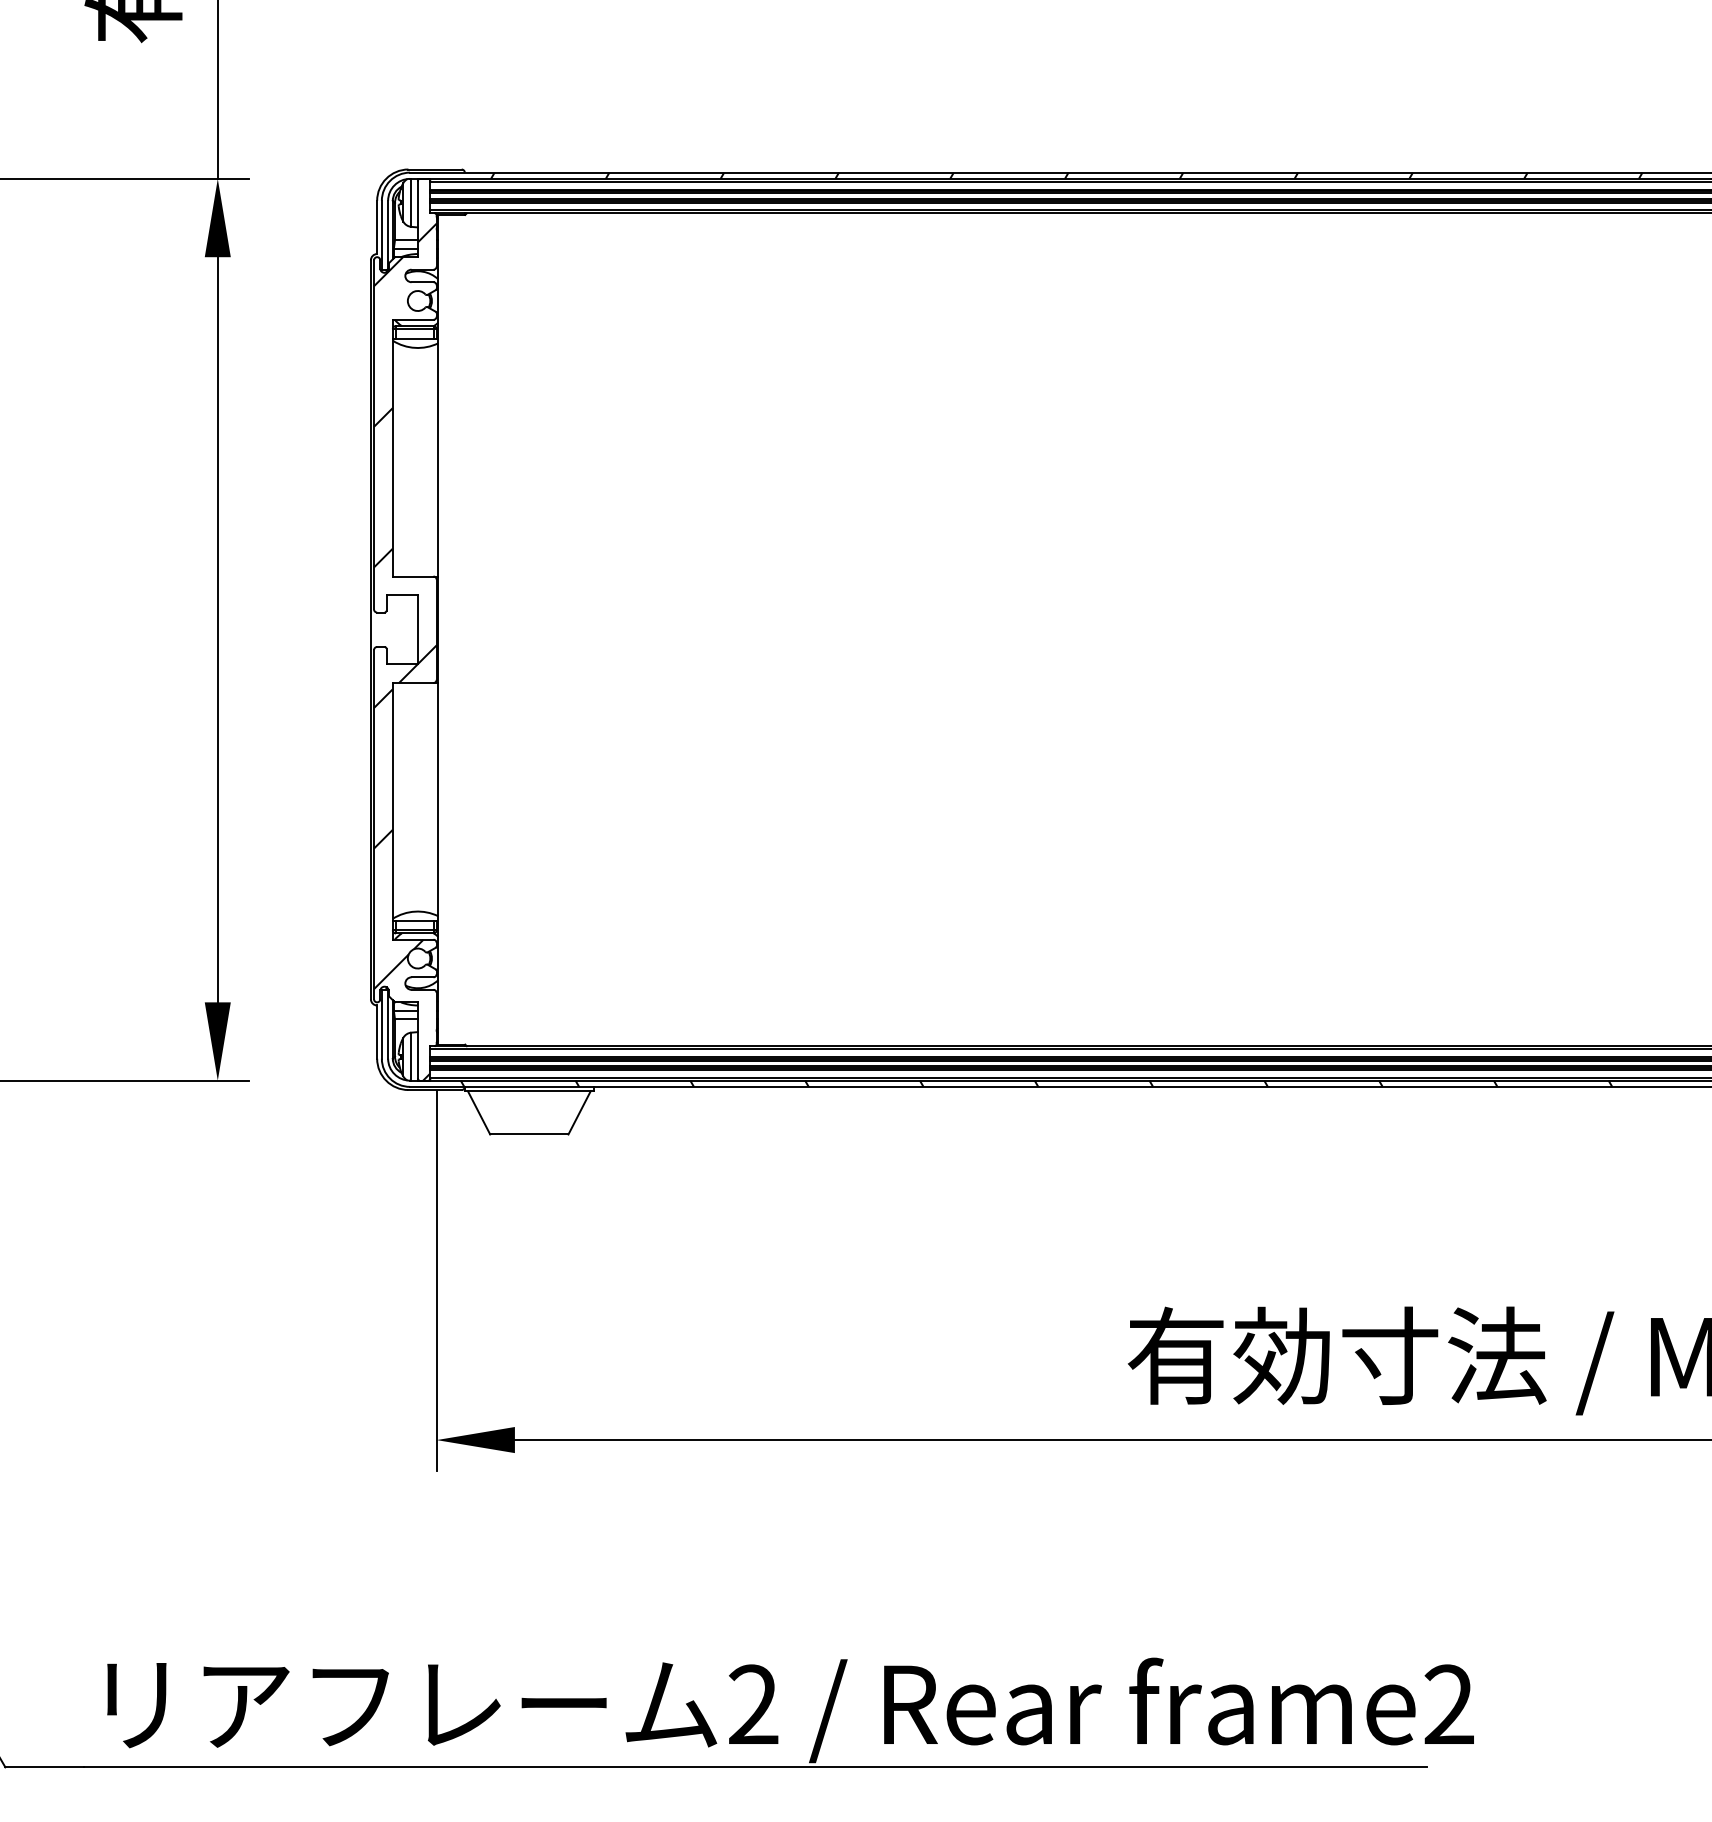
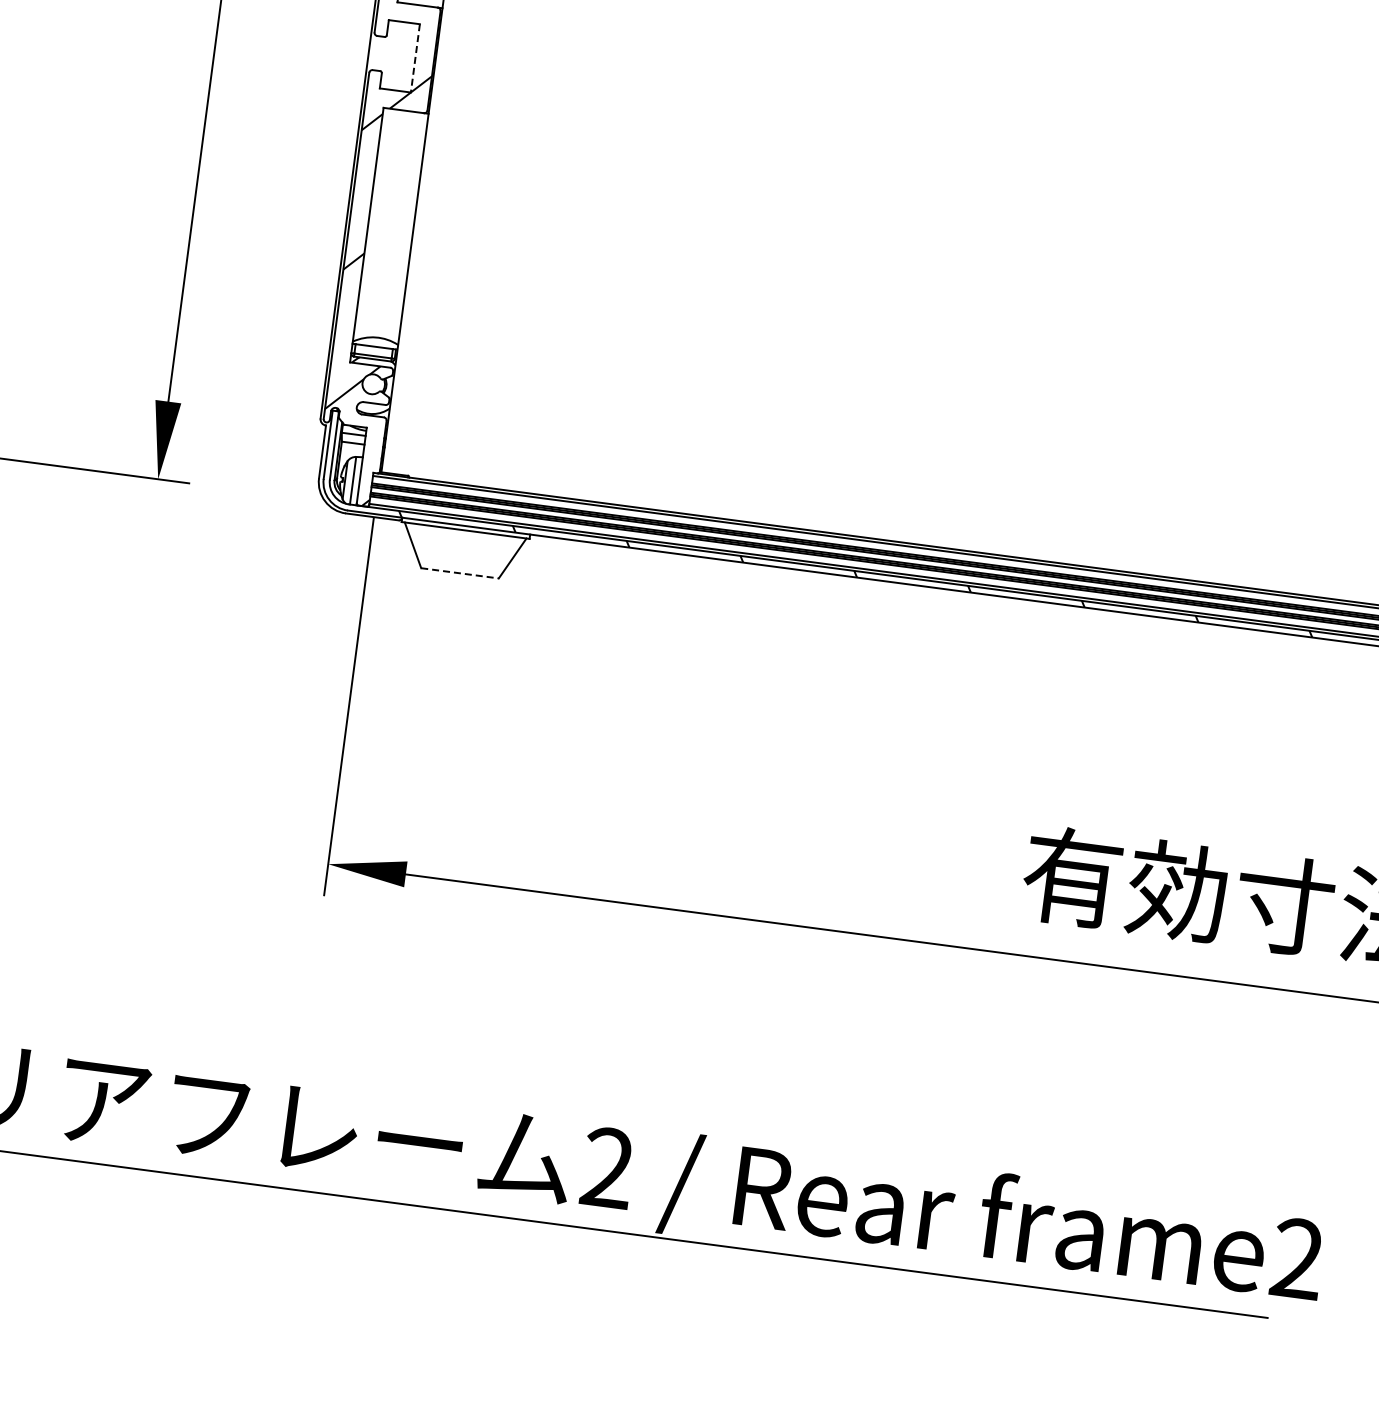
line: (417, 630) -> (414, 59), solid -> dashed
line: (529, 1134) -> (460, 573), solid -> dashed

